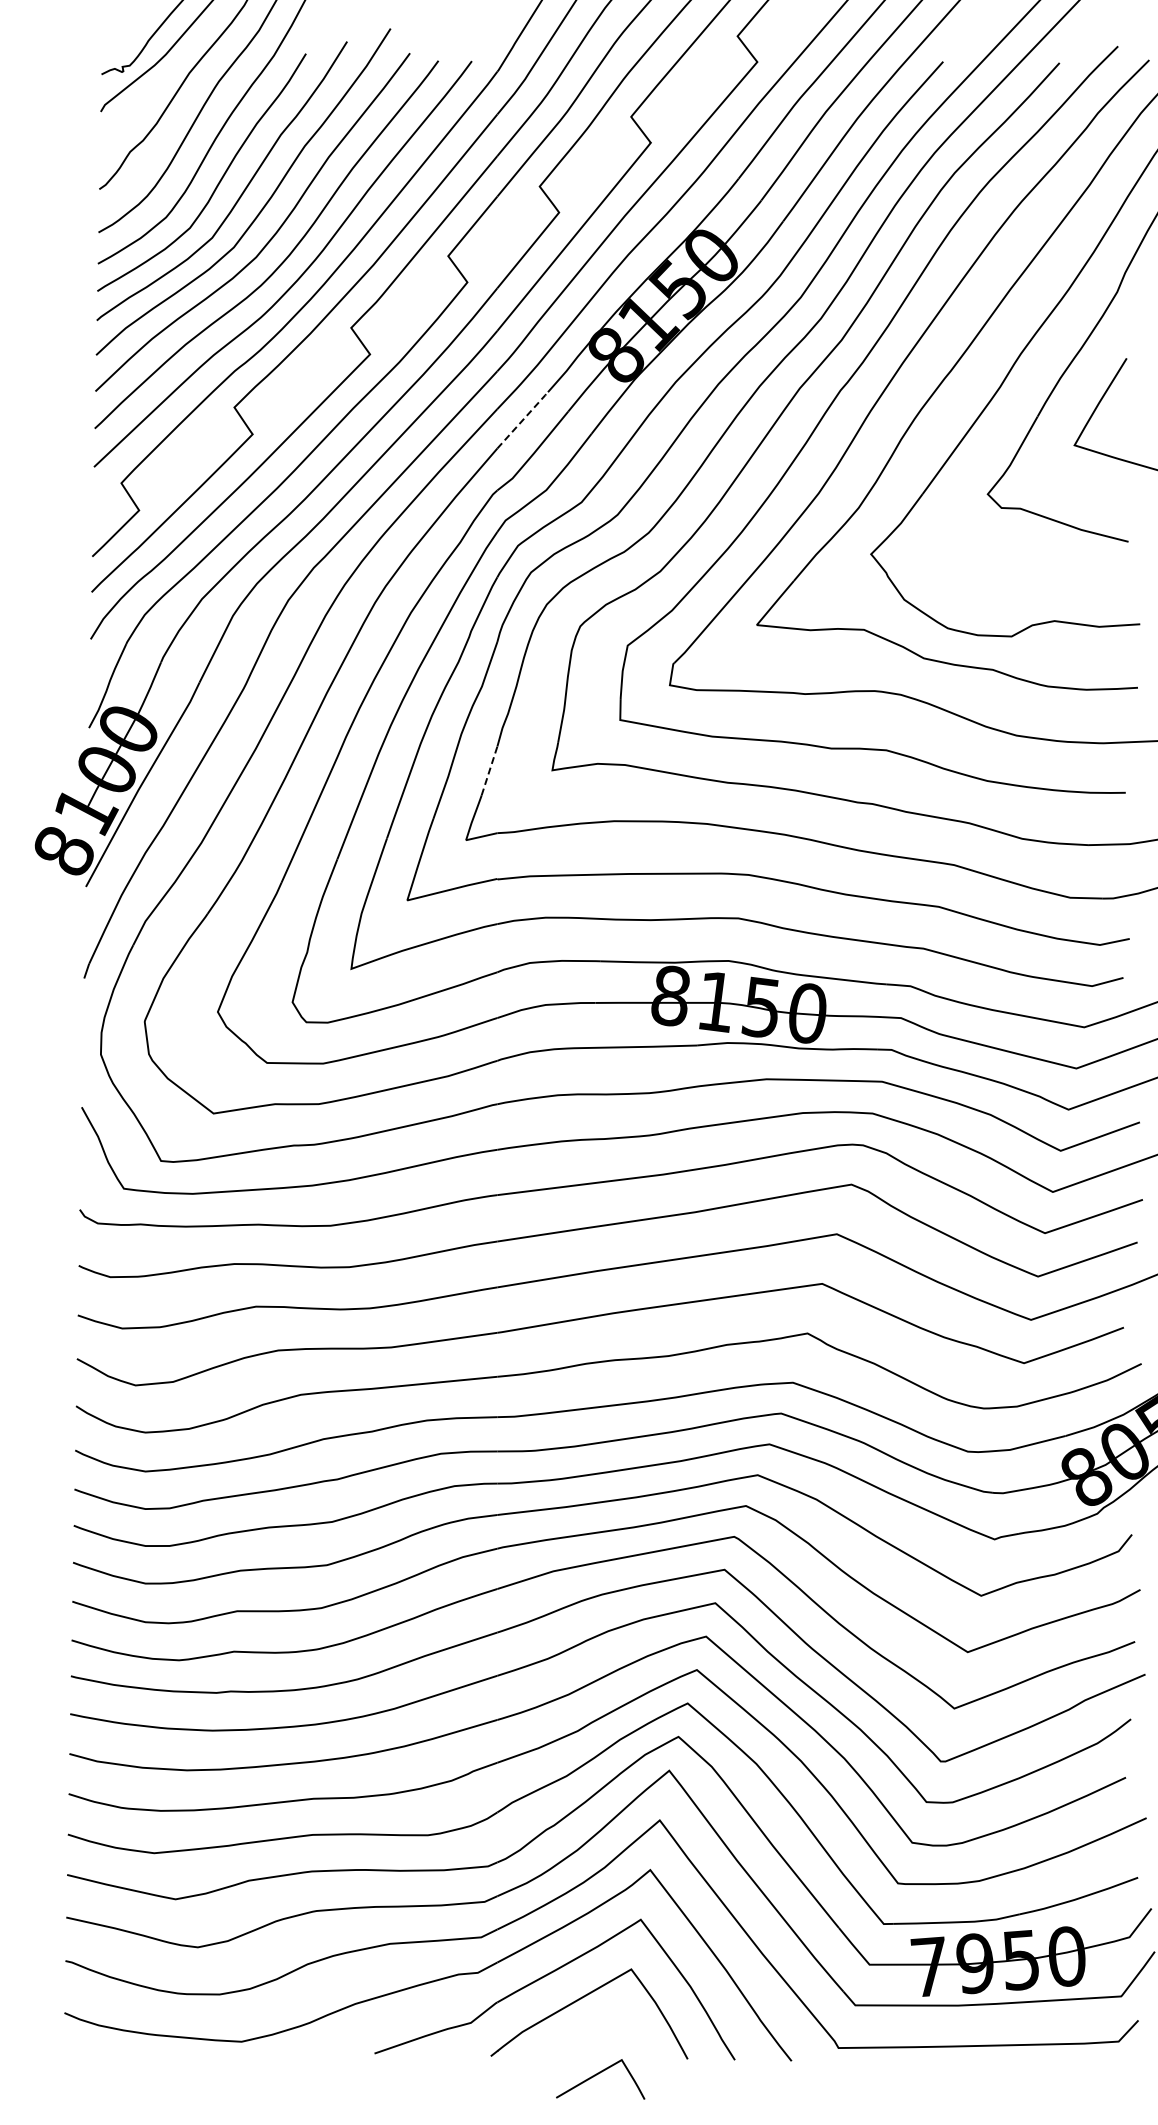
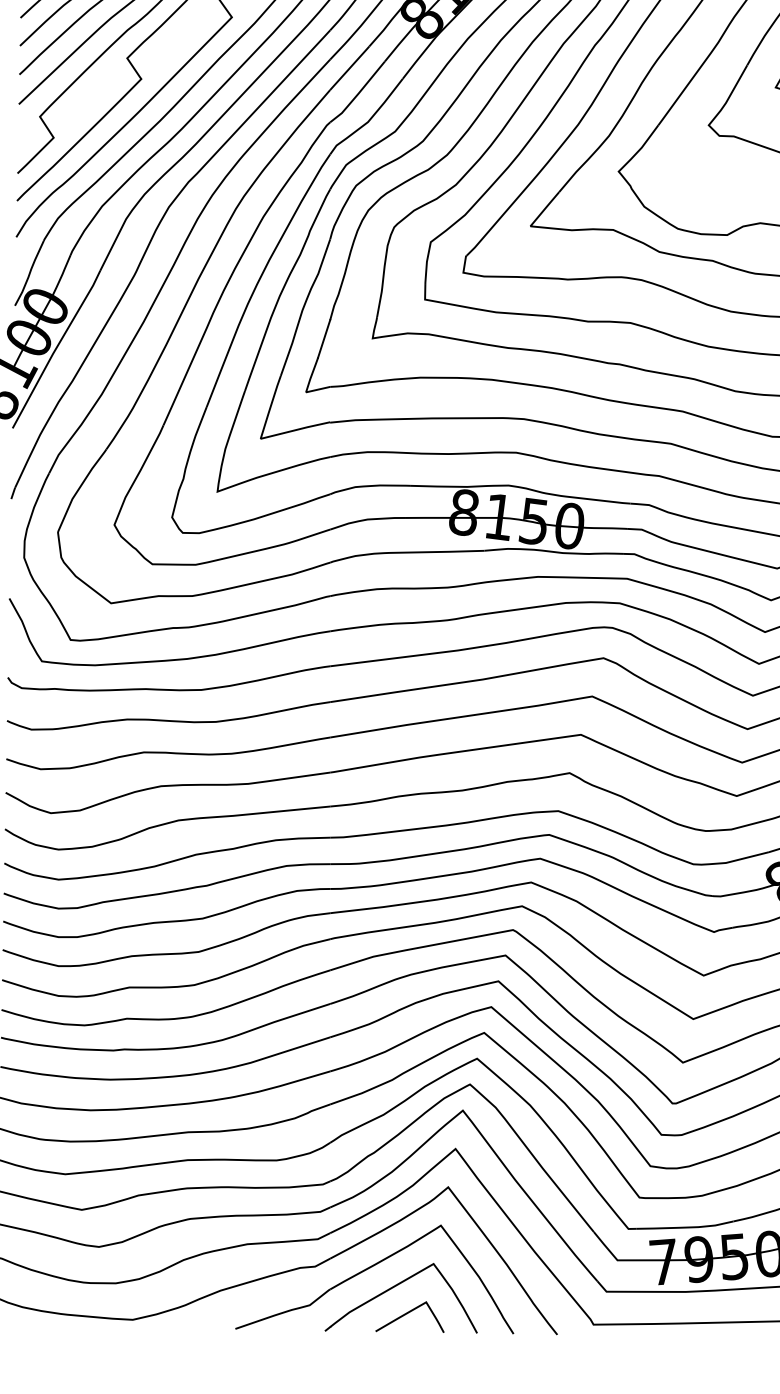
line: (523, 419) -> (350, 67), dashed -> solid
line: (489, 770) -> (324, 338), dashed -> solid
curve: (598, 2074) -> (408, 1313), moved

